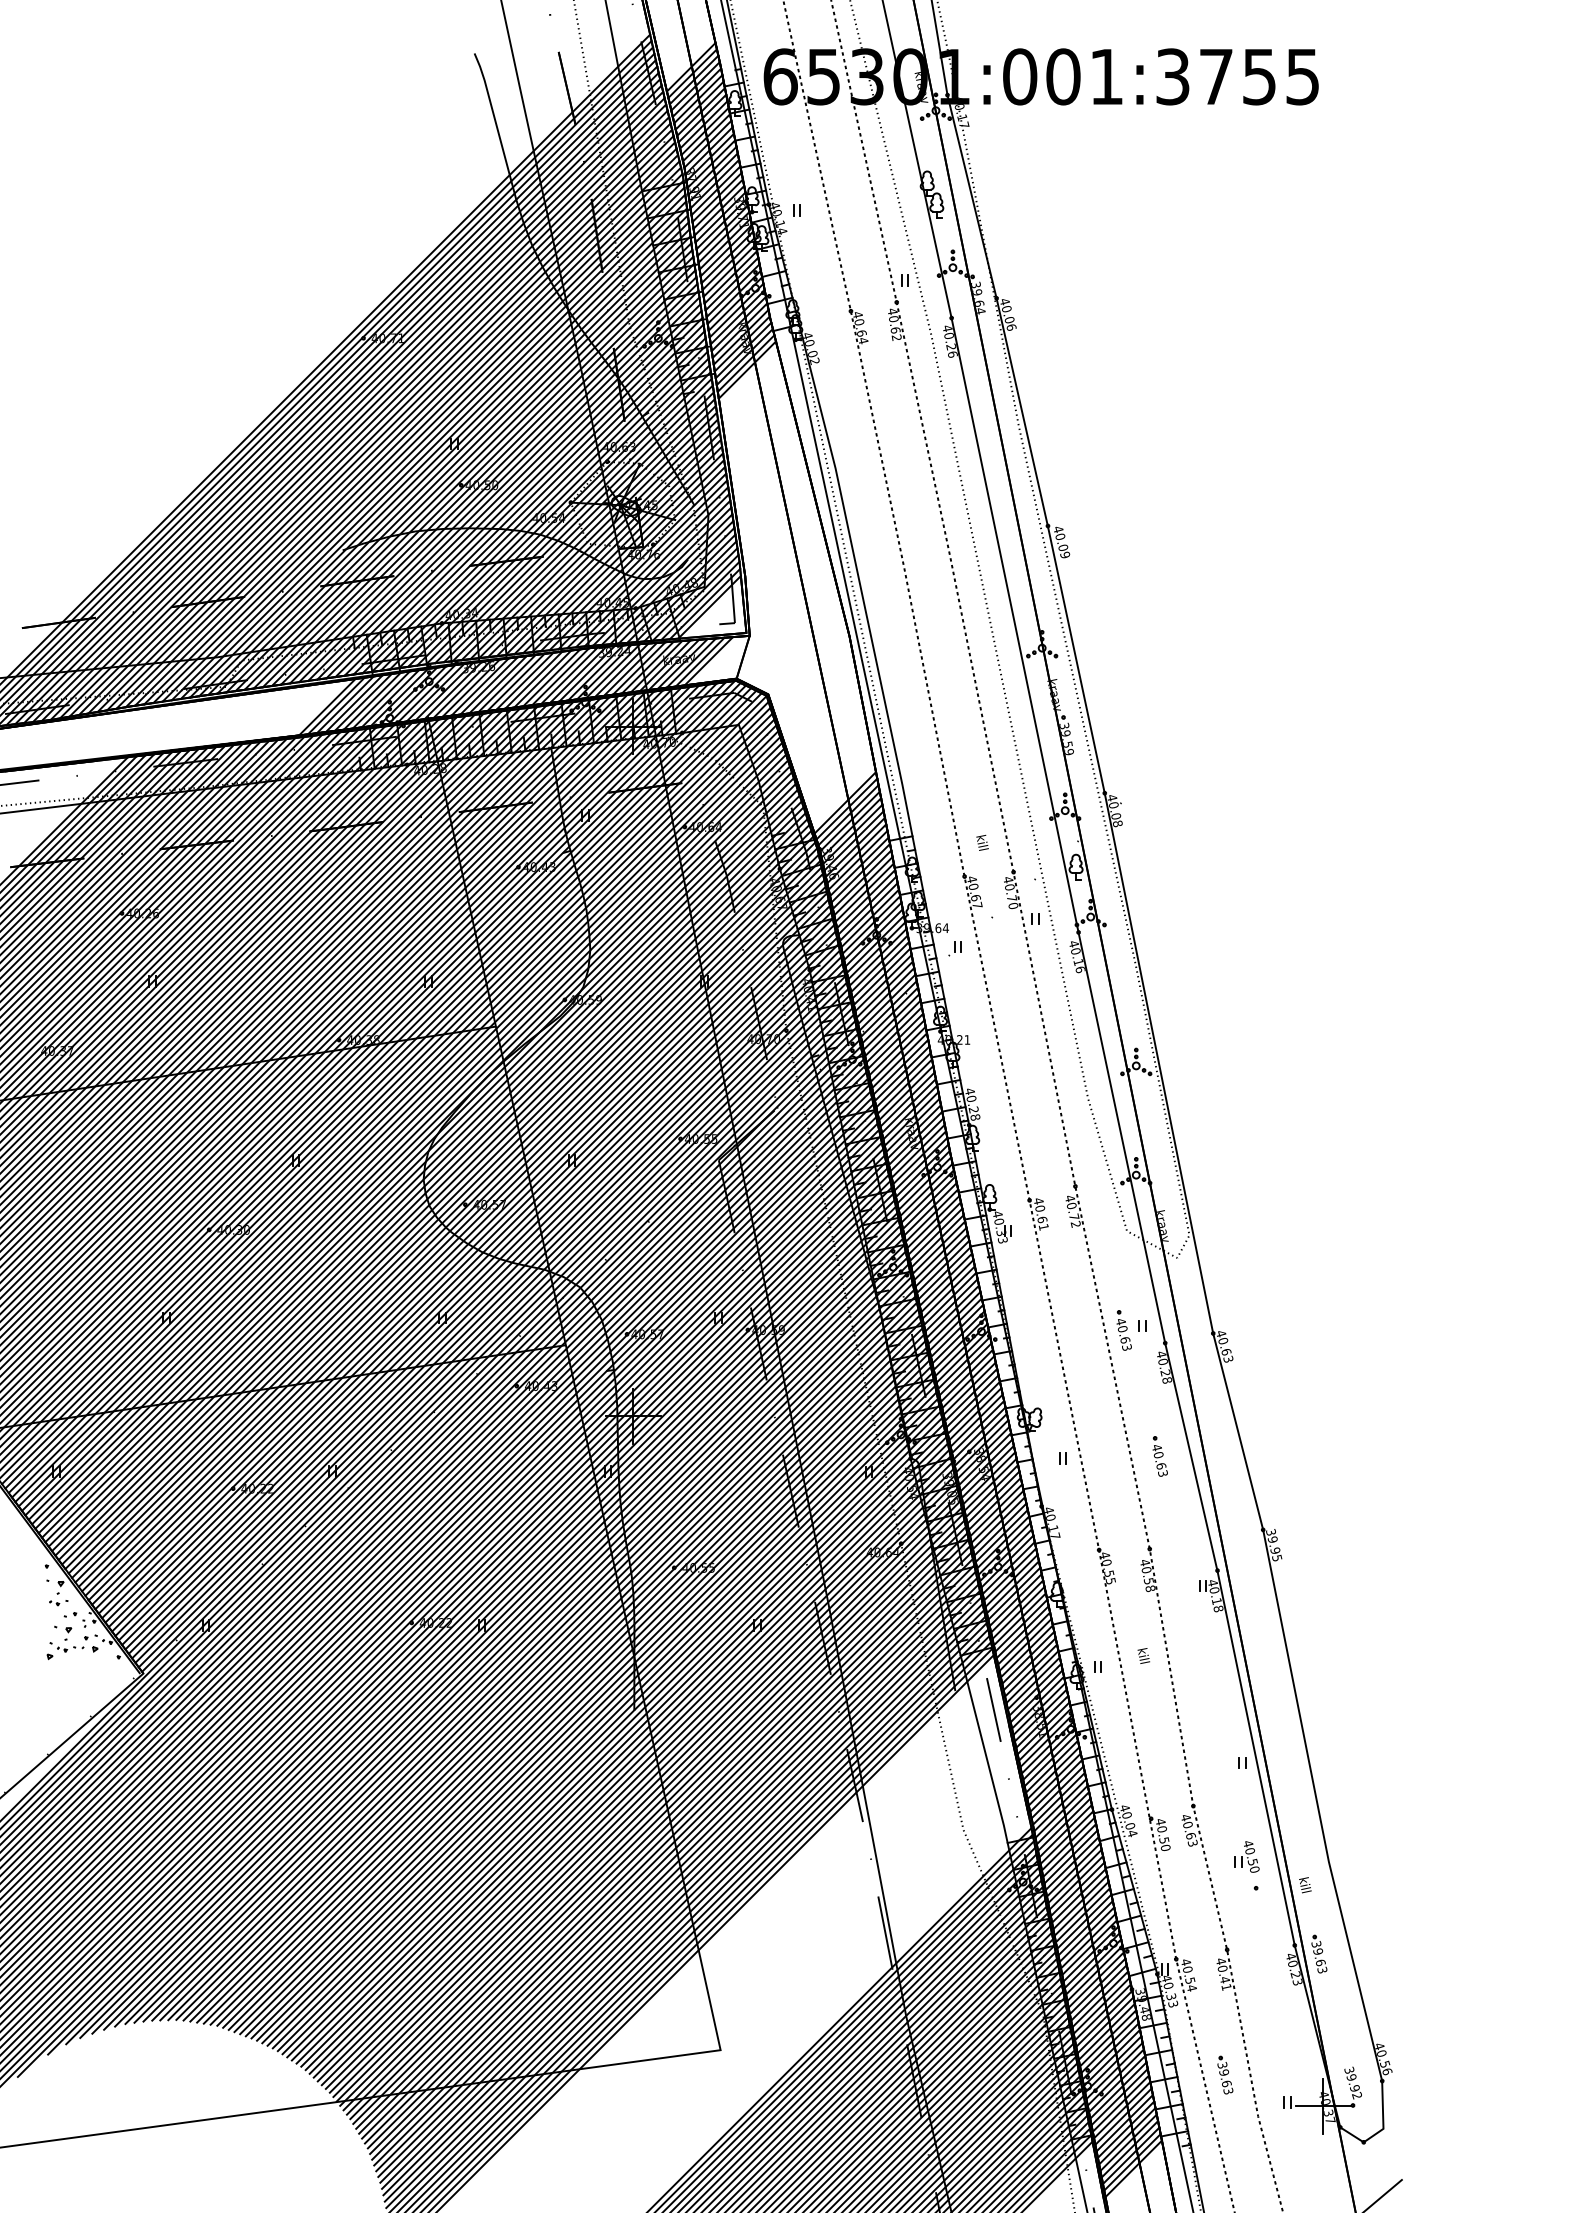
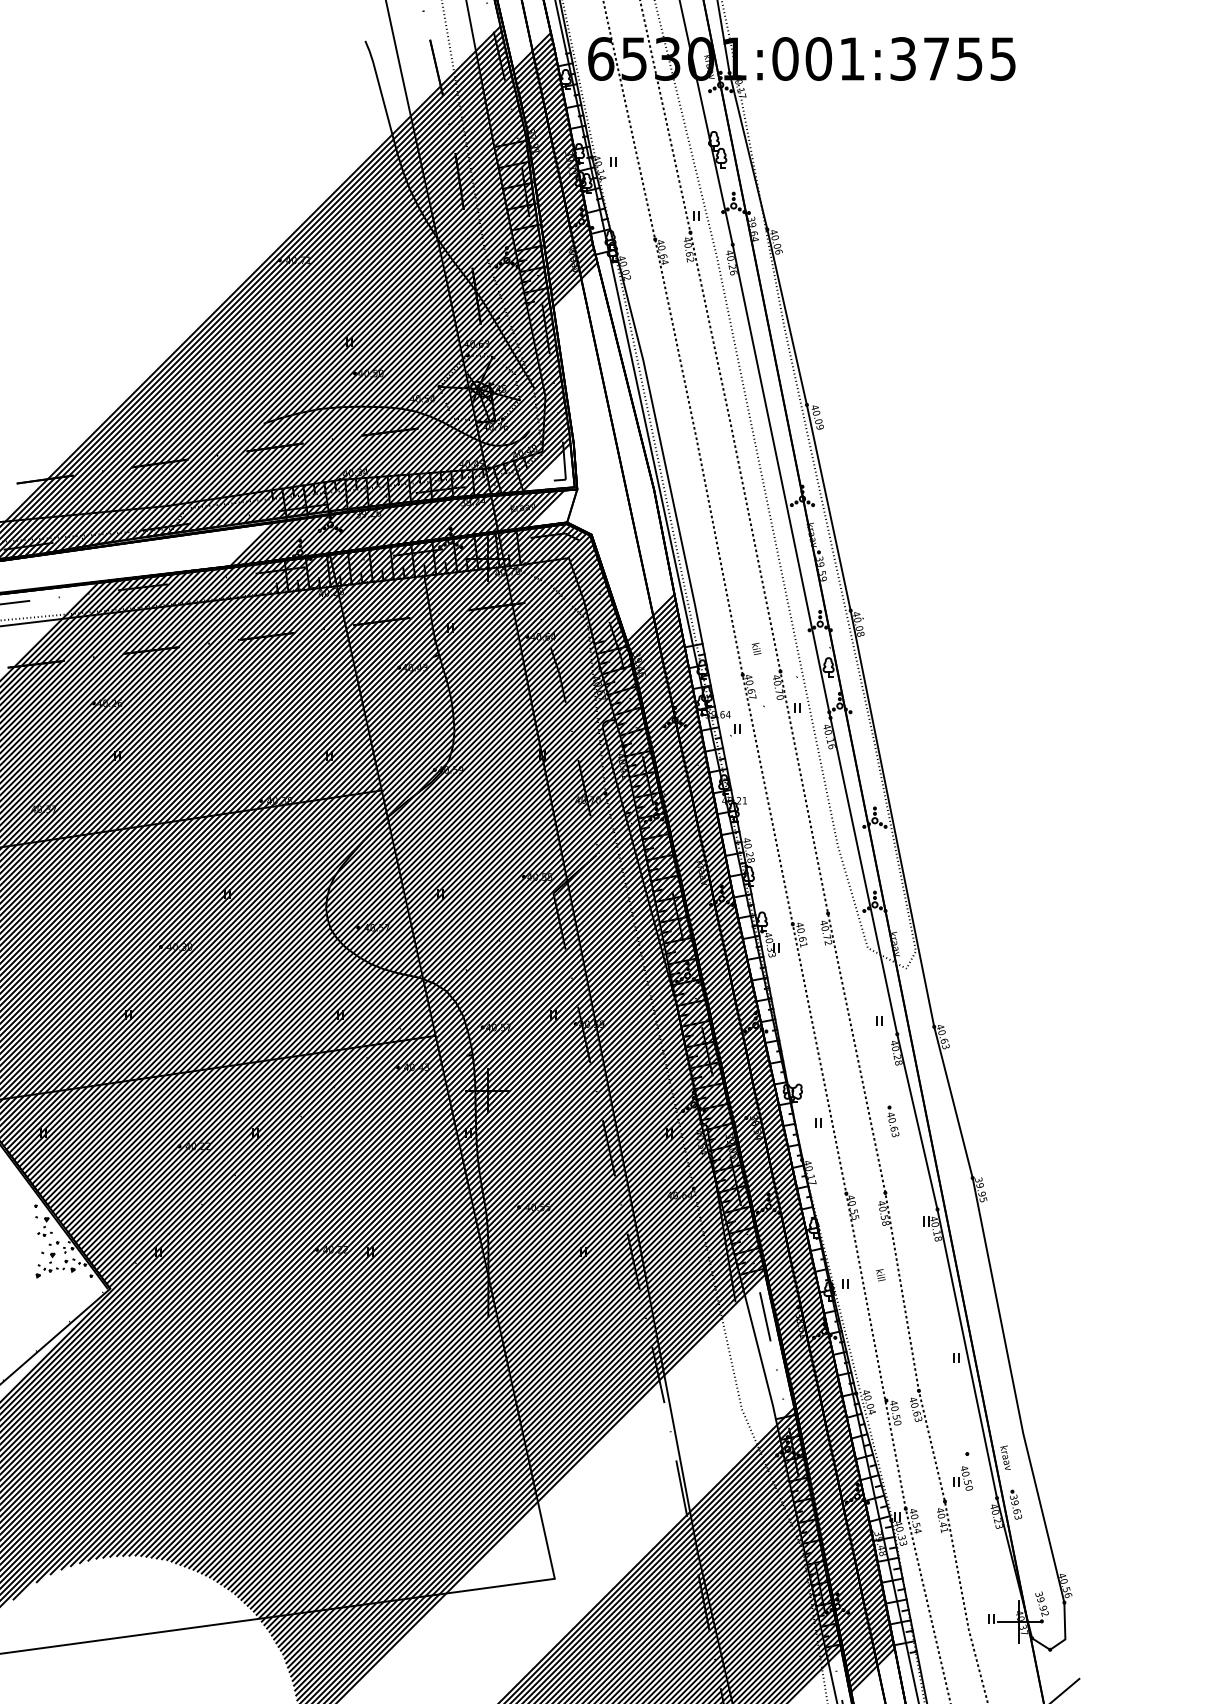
part: (1123, 1330) -> (865, 1024), removed
part: (1246, 1856) -> (962, 1478), moved
text: (1306, 1896) -> (1006, 1460), kill -> kraav
part: (1225, 2074) -> (943, 1597), removed

